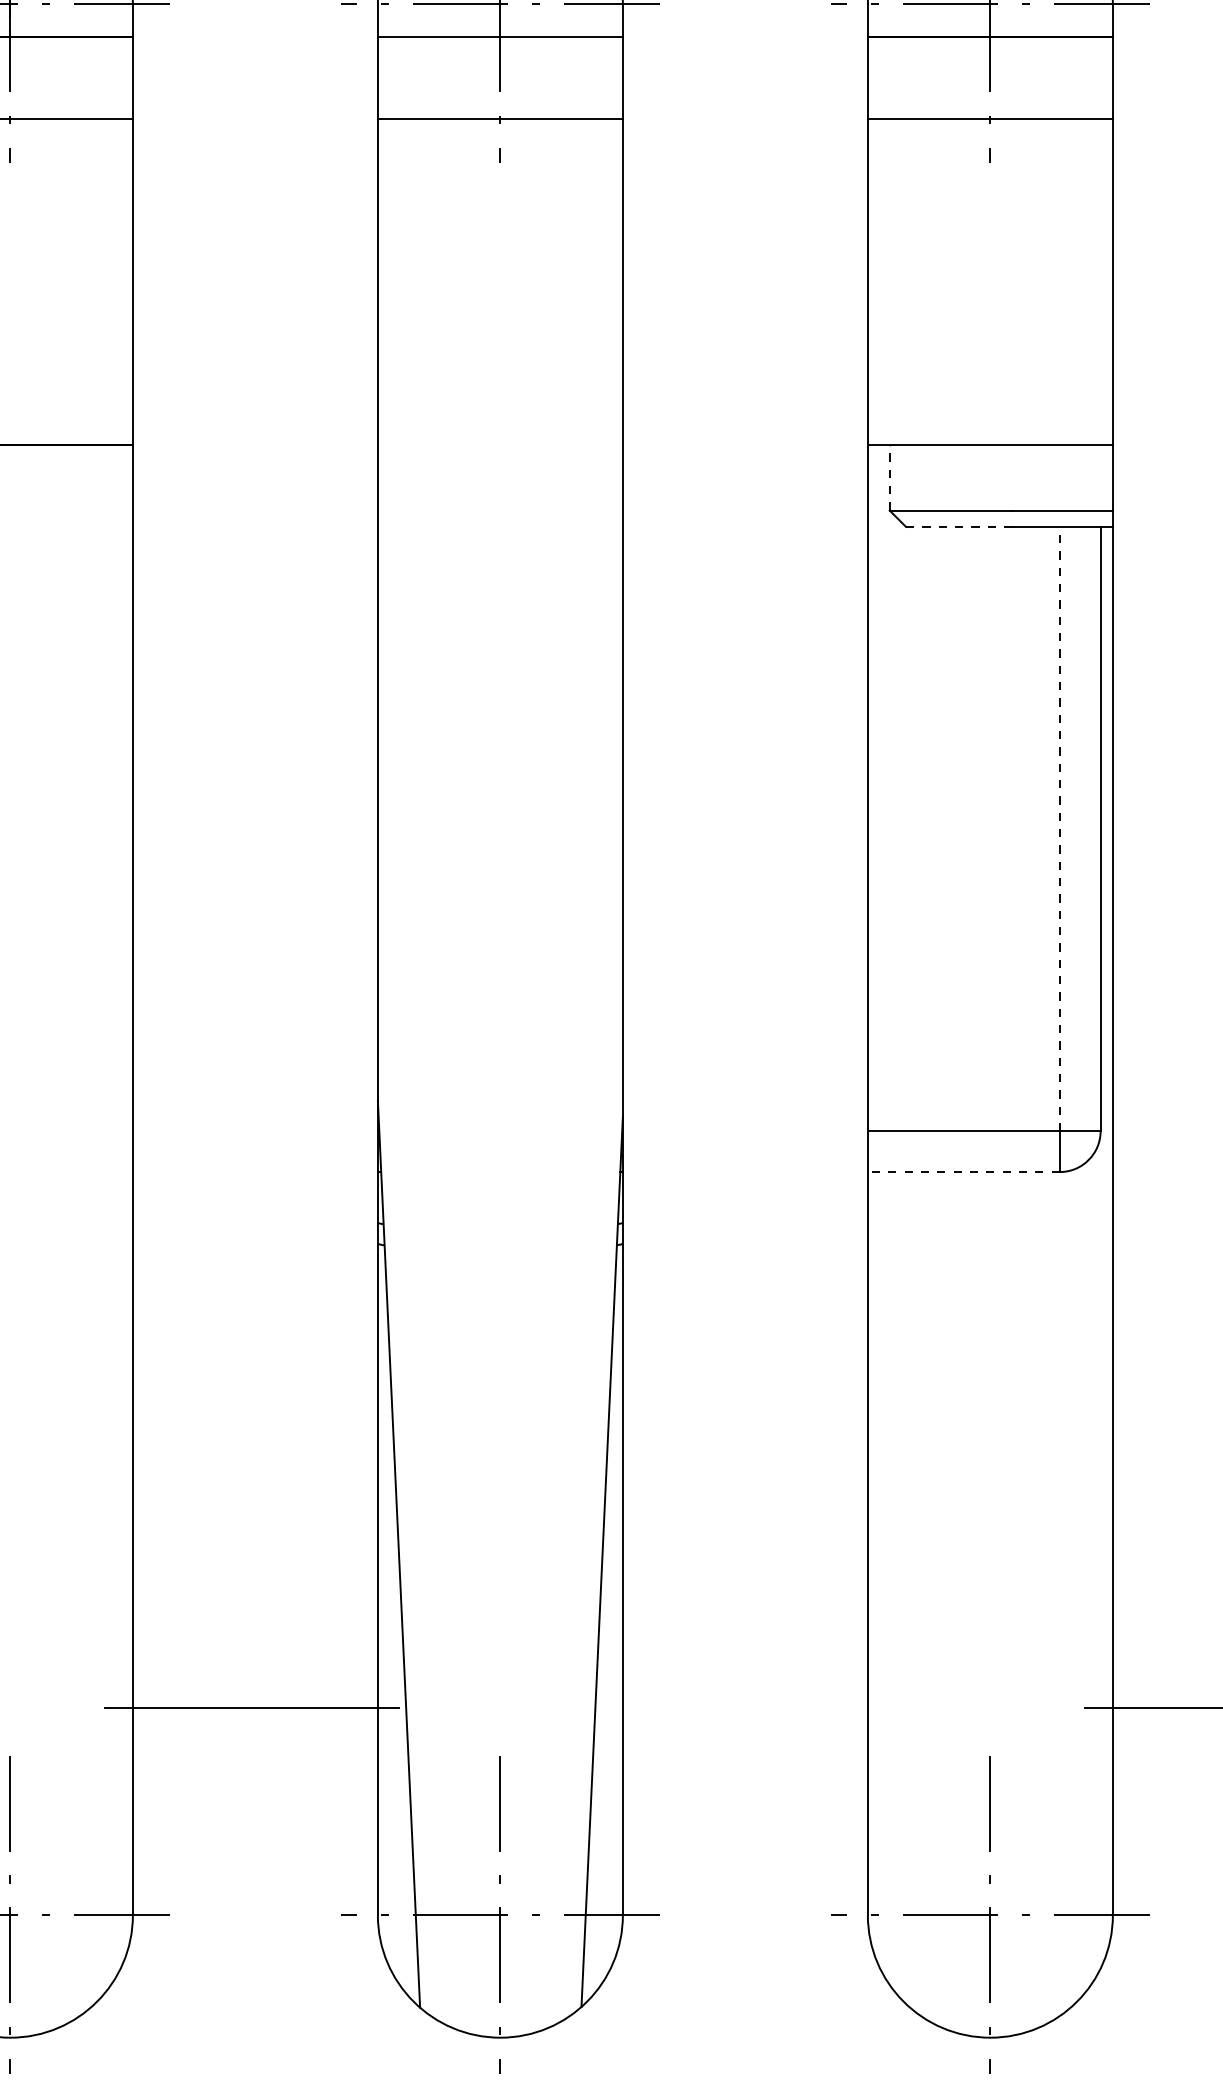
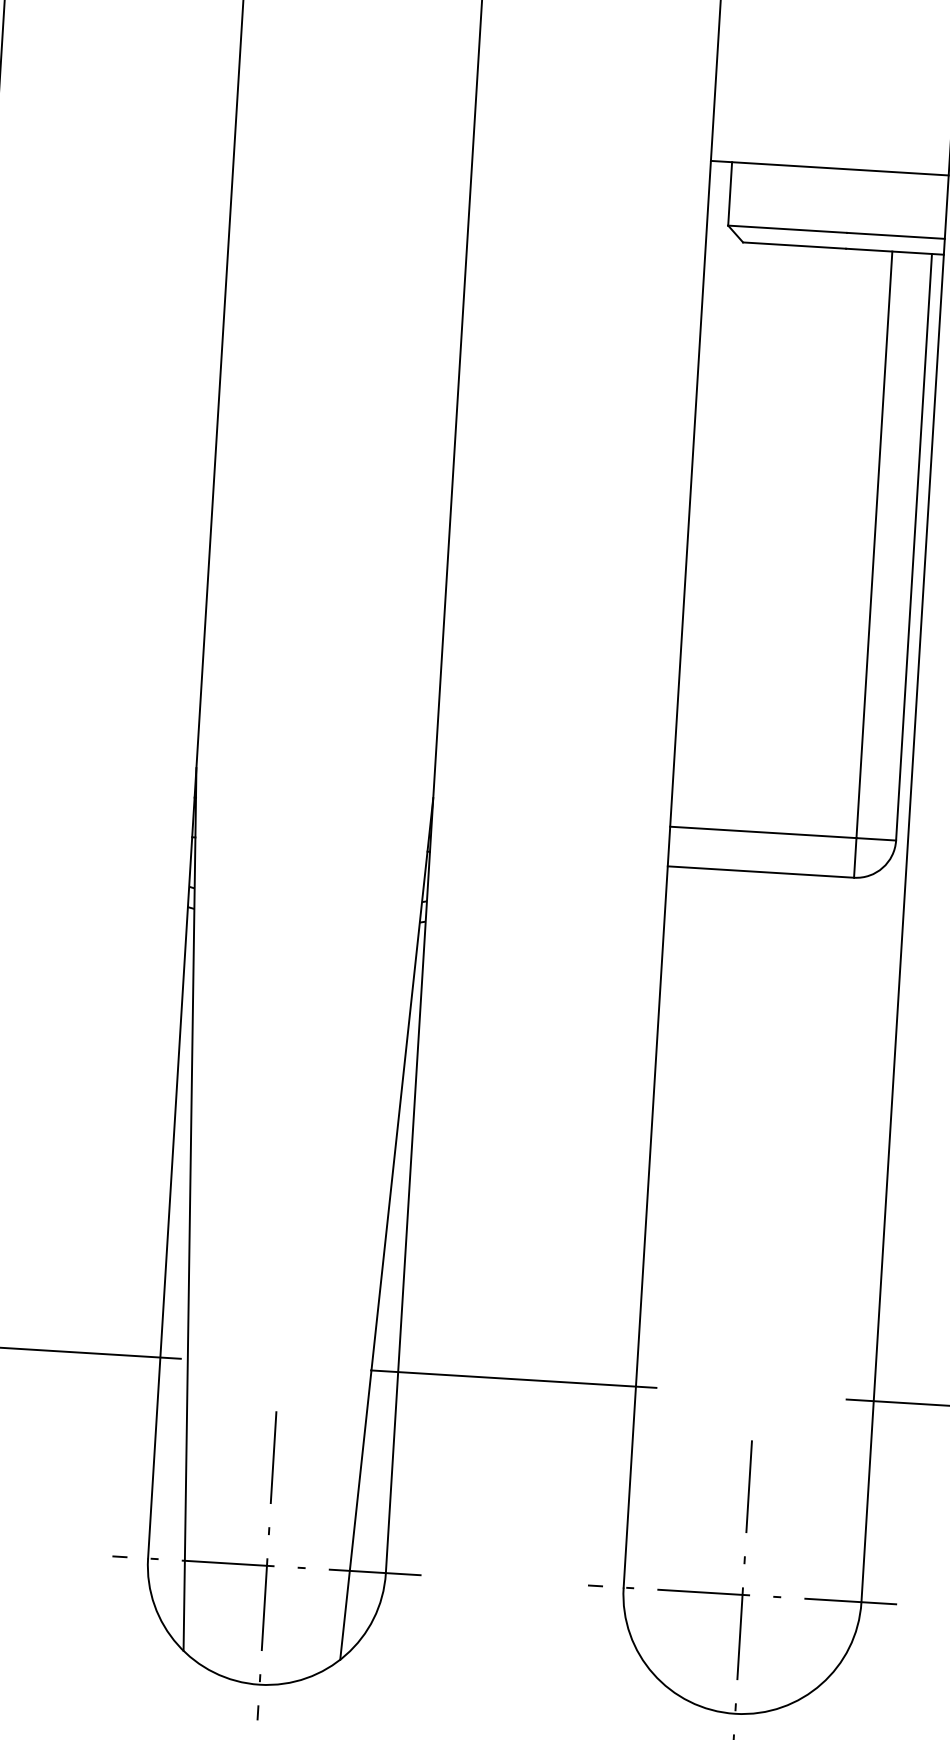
line: (889, 477) -> (729, 193), dashed -> solid
line: (958, 526) -> (794, 245), dashed -> solid
line: (1059, 828) -> (874, 544), dashed -> solid
line: (963, 1172) -> (760, 872), dashed -> solid
line: (741, 1708) -> (513, 1379), added

